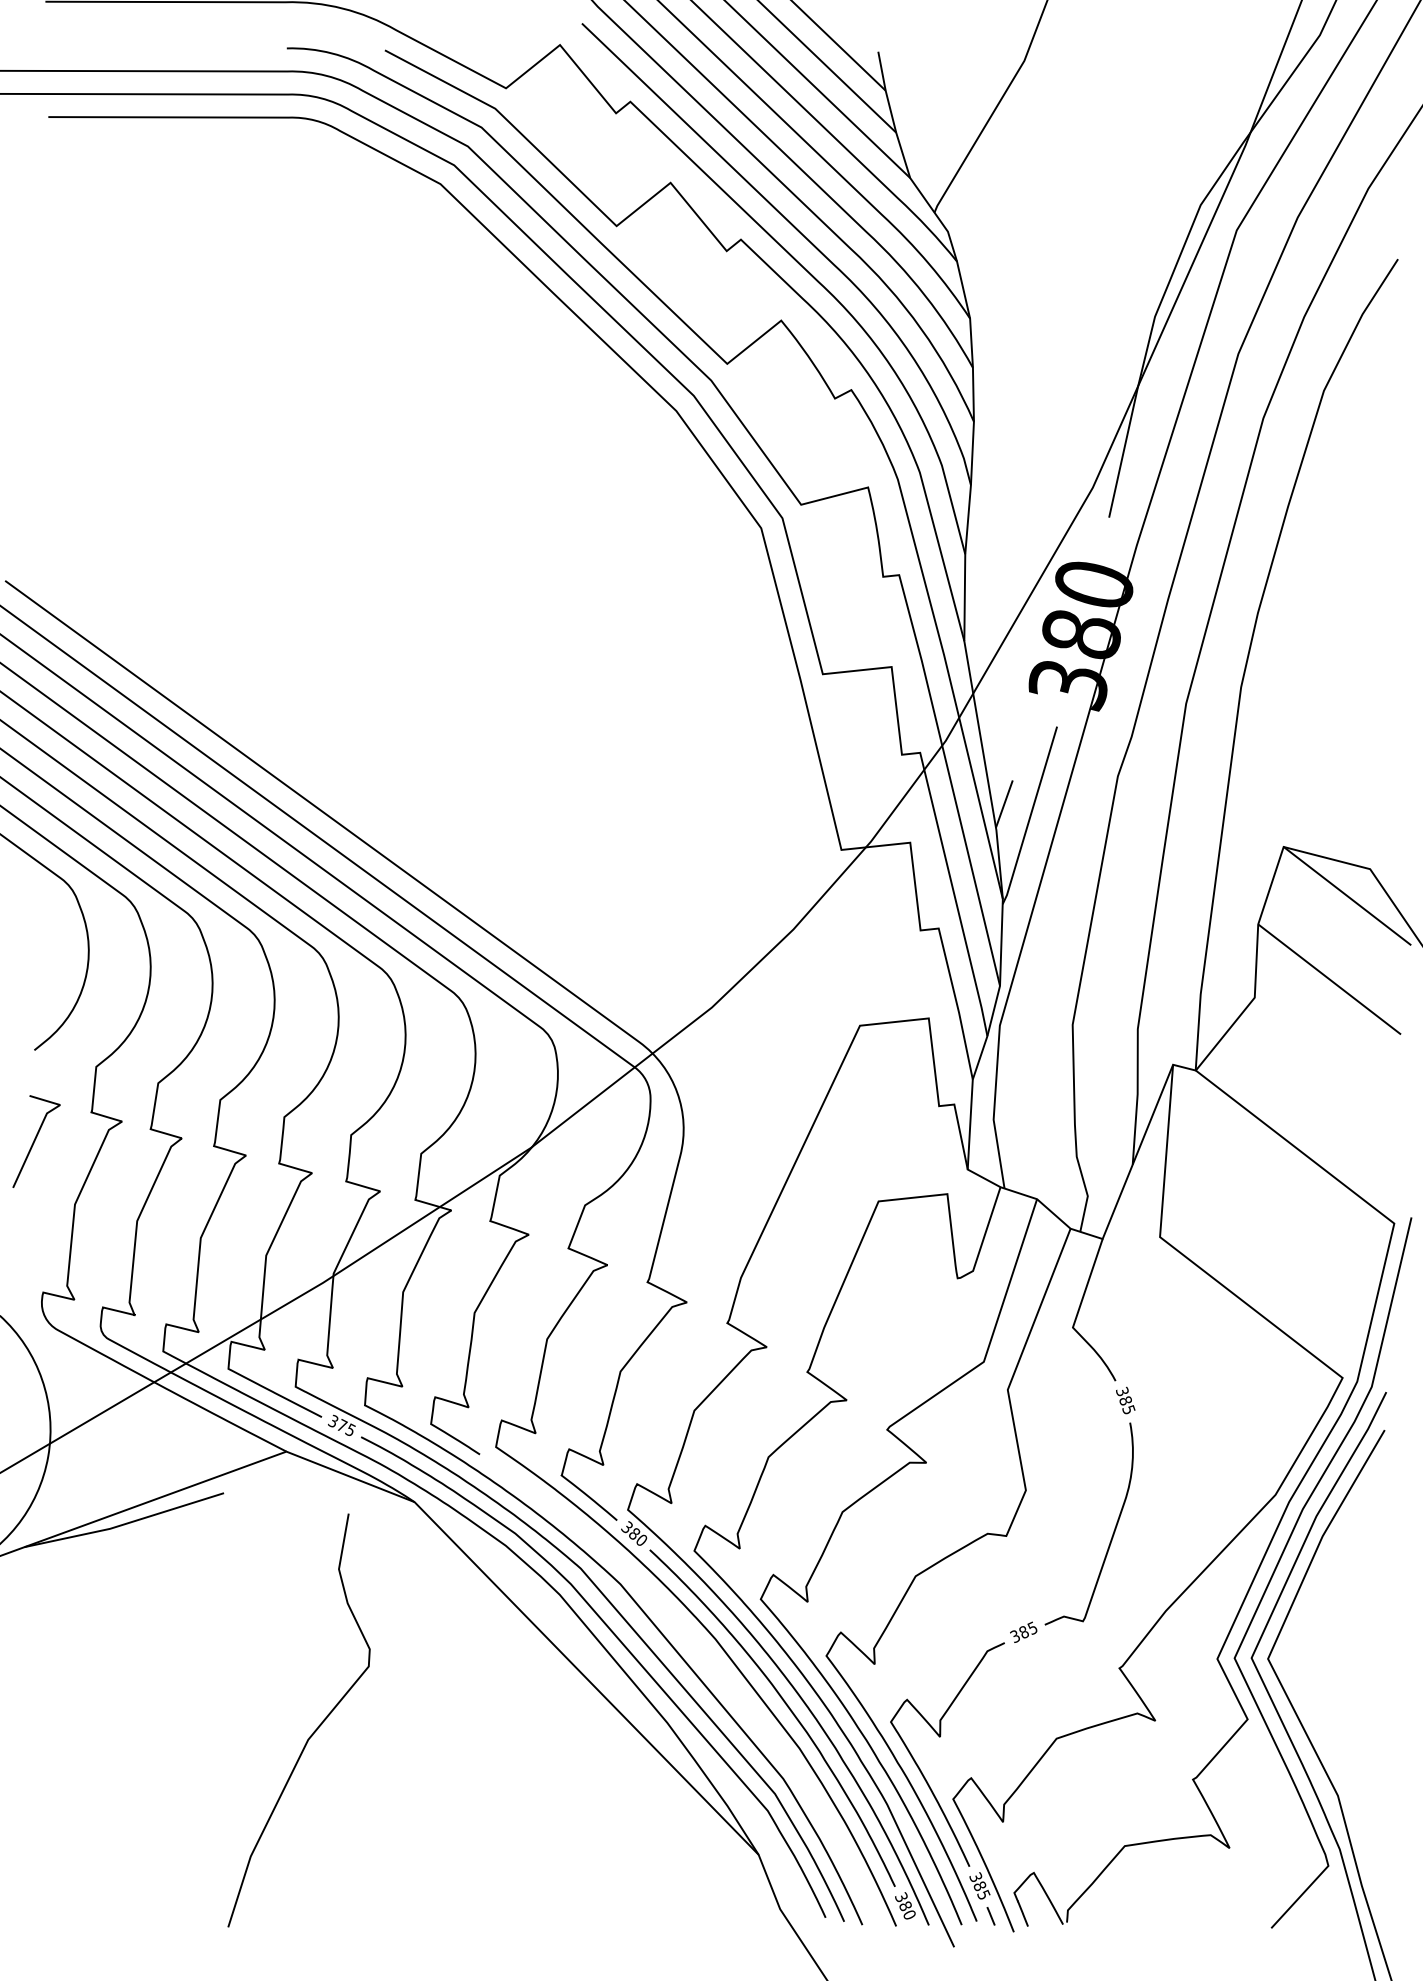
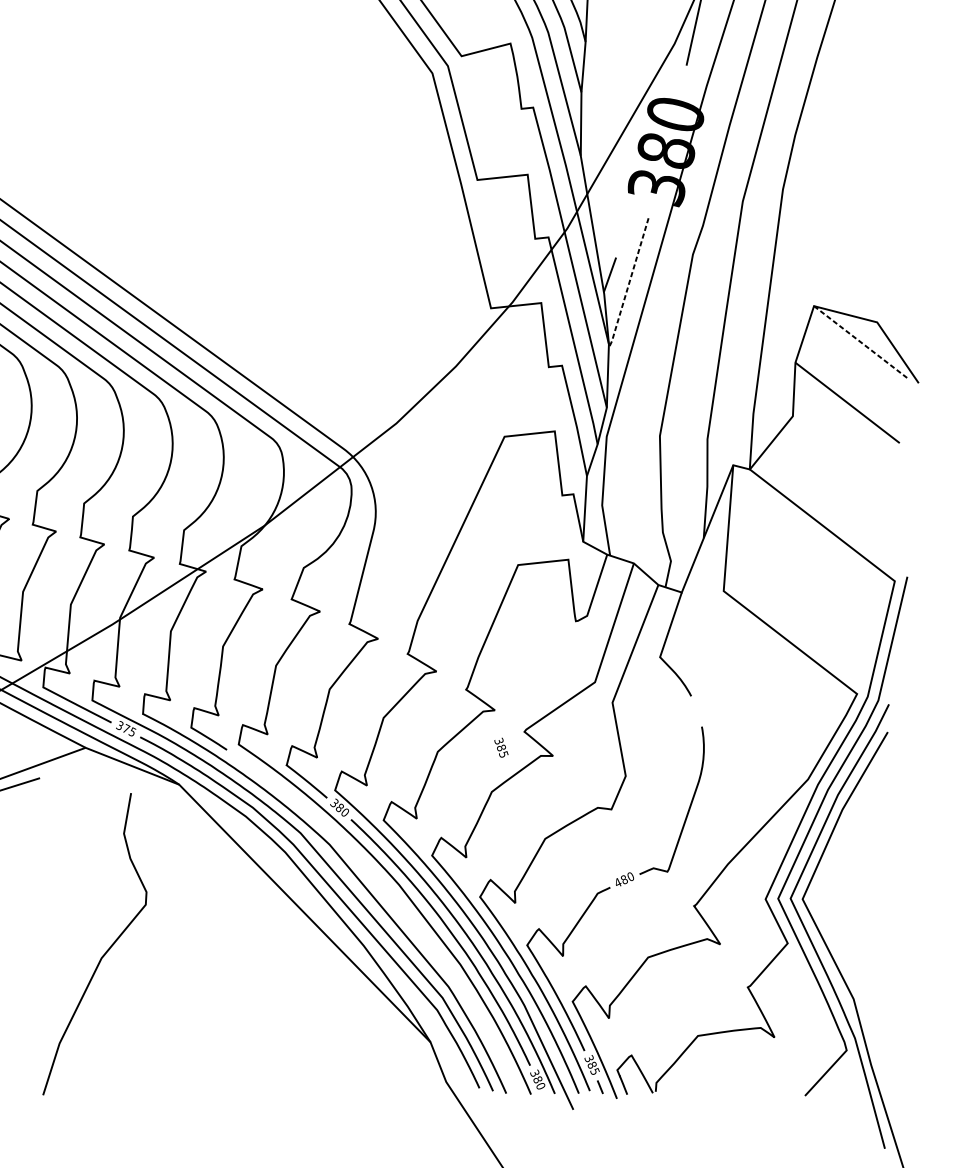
line: (1030, 816) -> (629, 283), solid -> dashed
line: (1347, 896) -> (860, 342), solid -> dashed
text: (1125, 1400) -> (501, 747), moved
text: (1023, 1631) -> (624, 879), 385 -> 480

